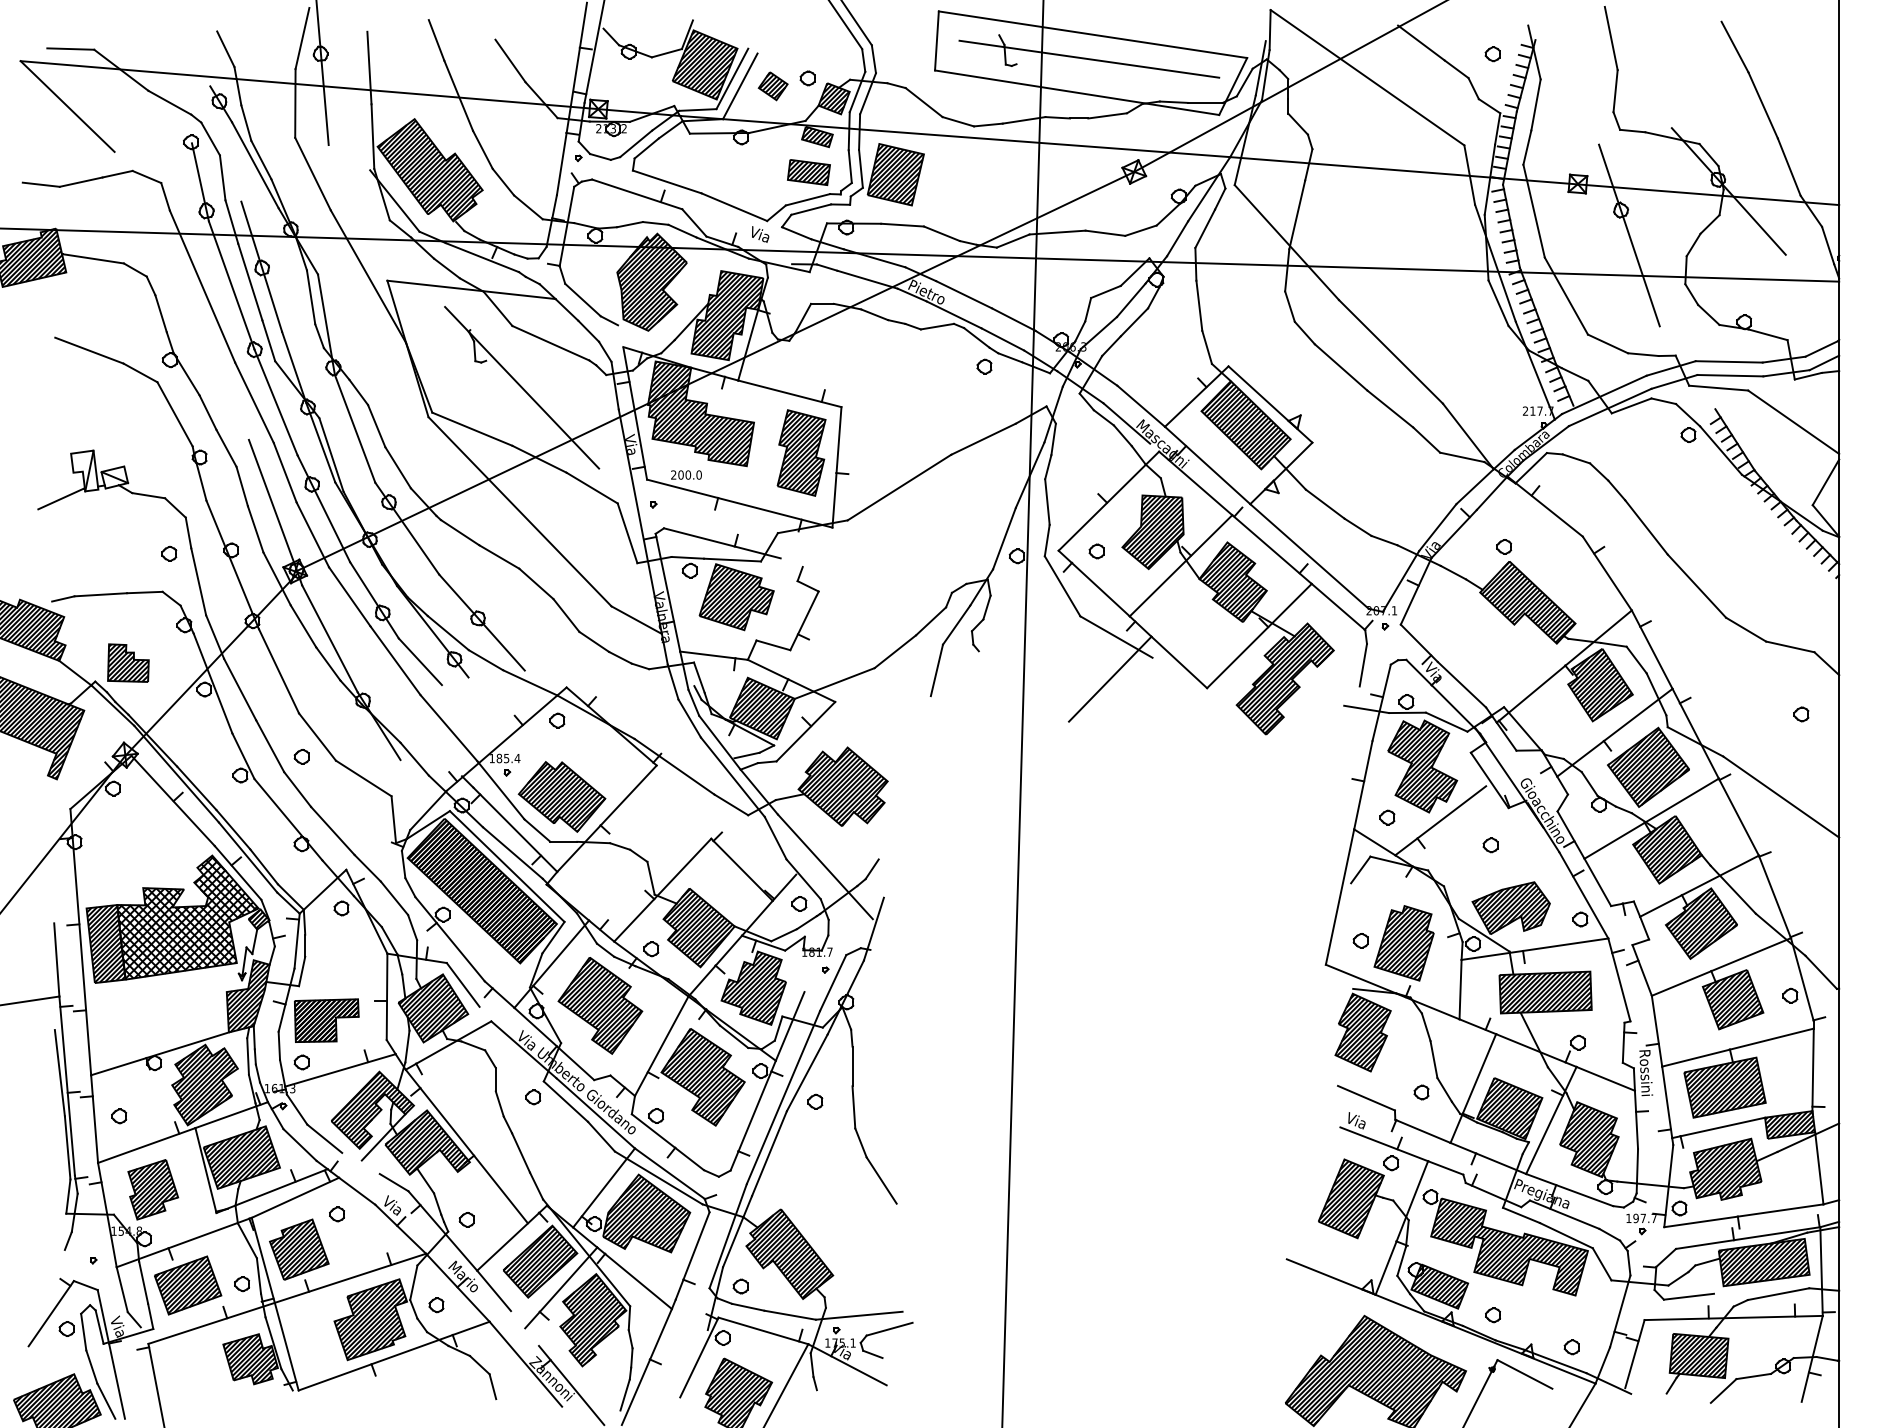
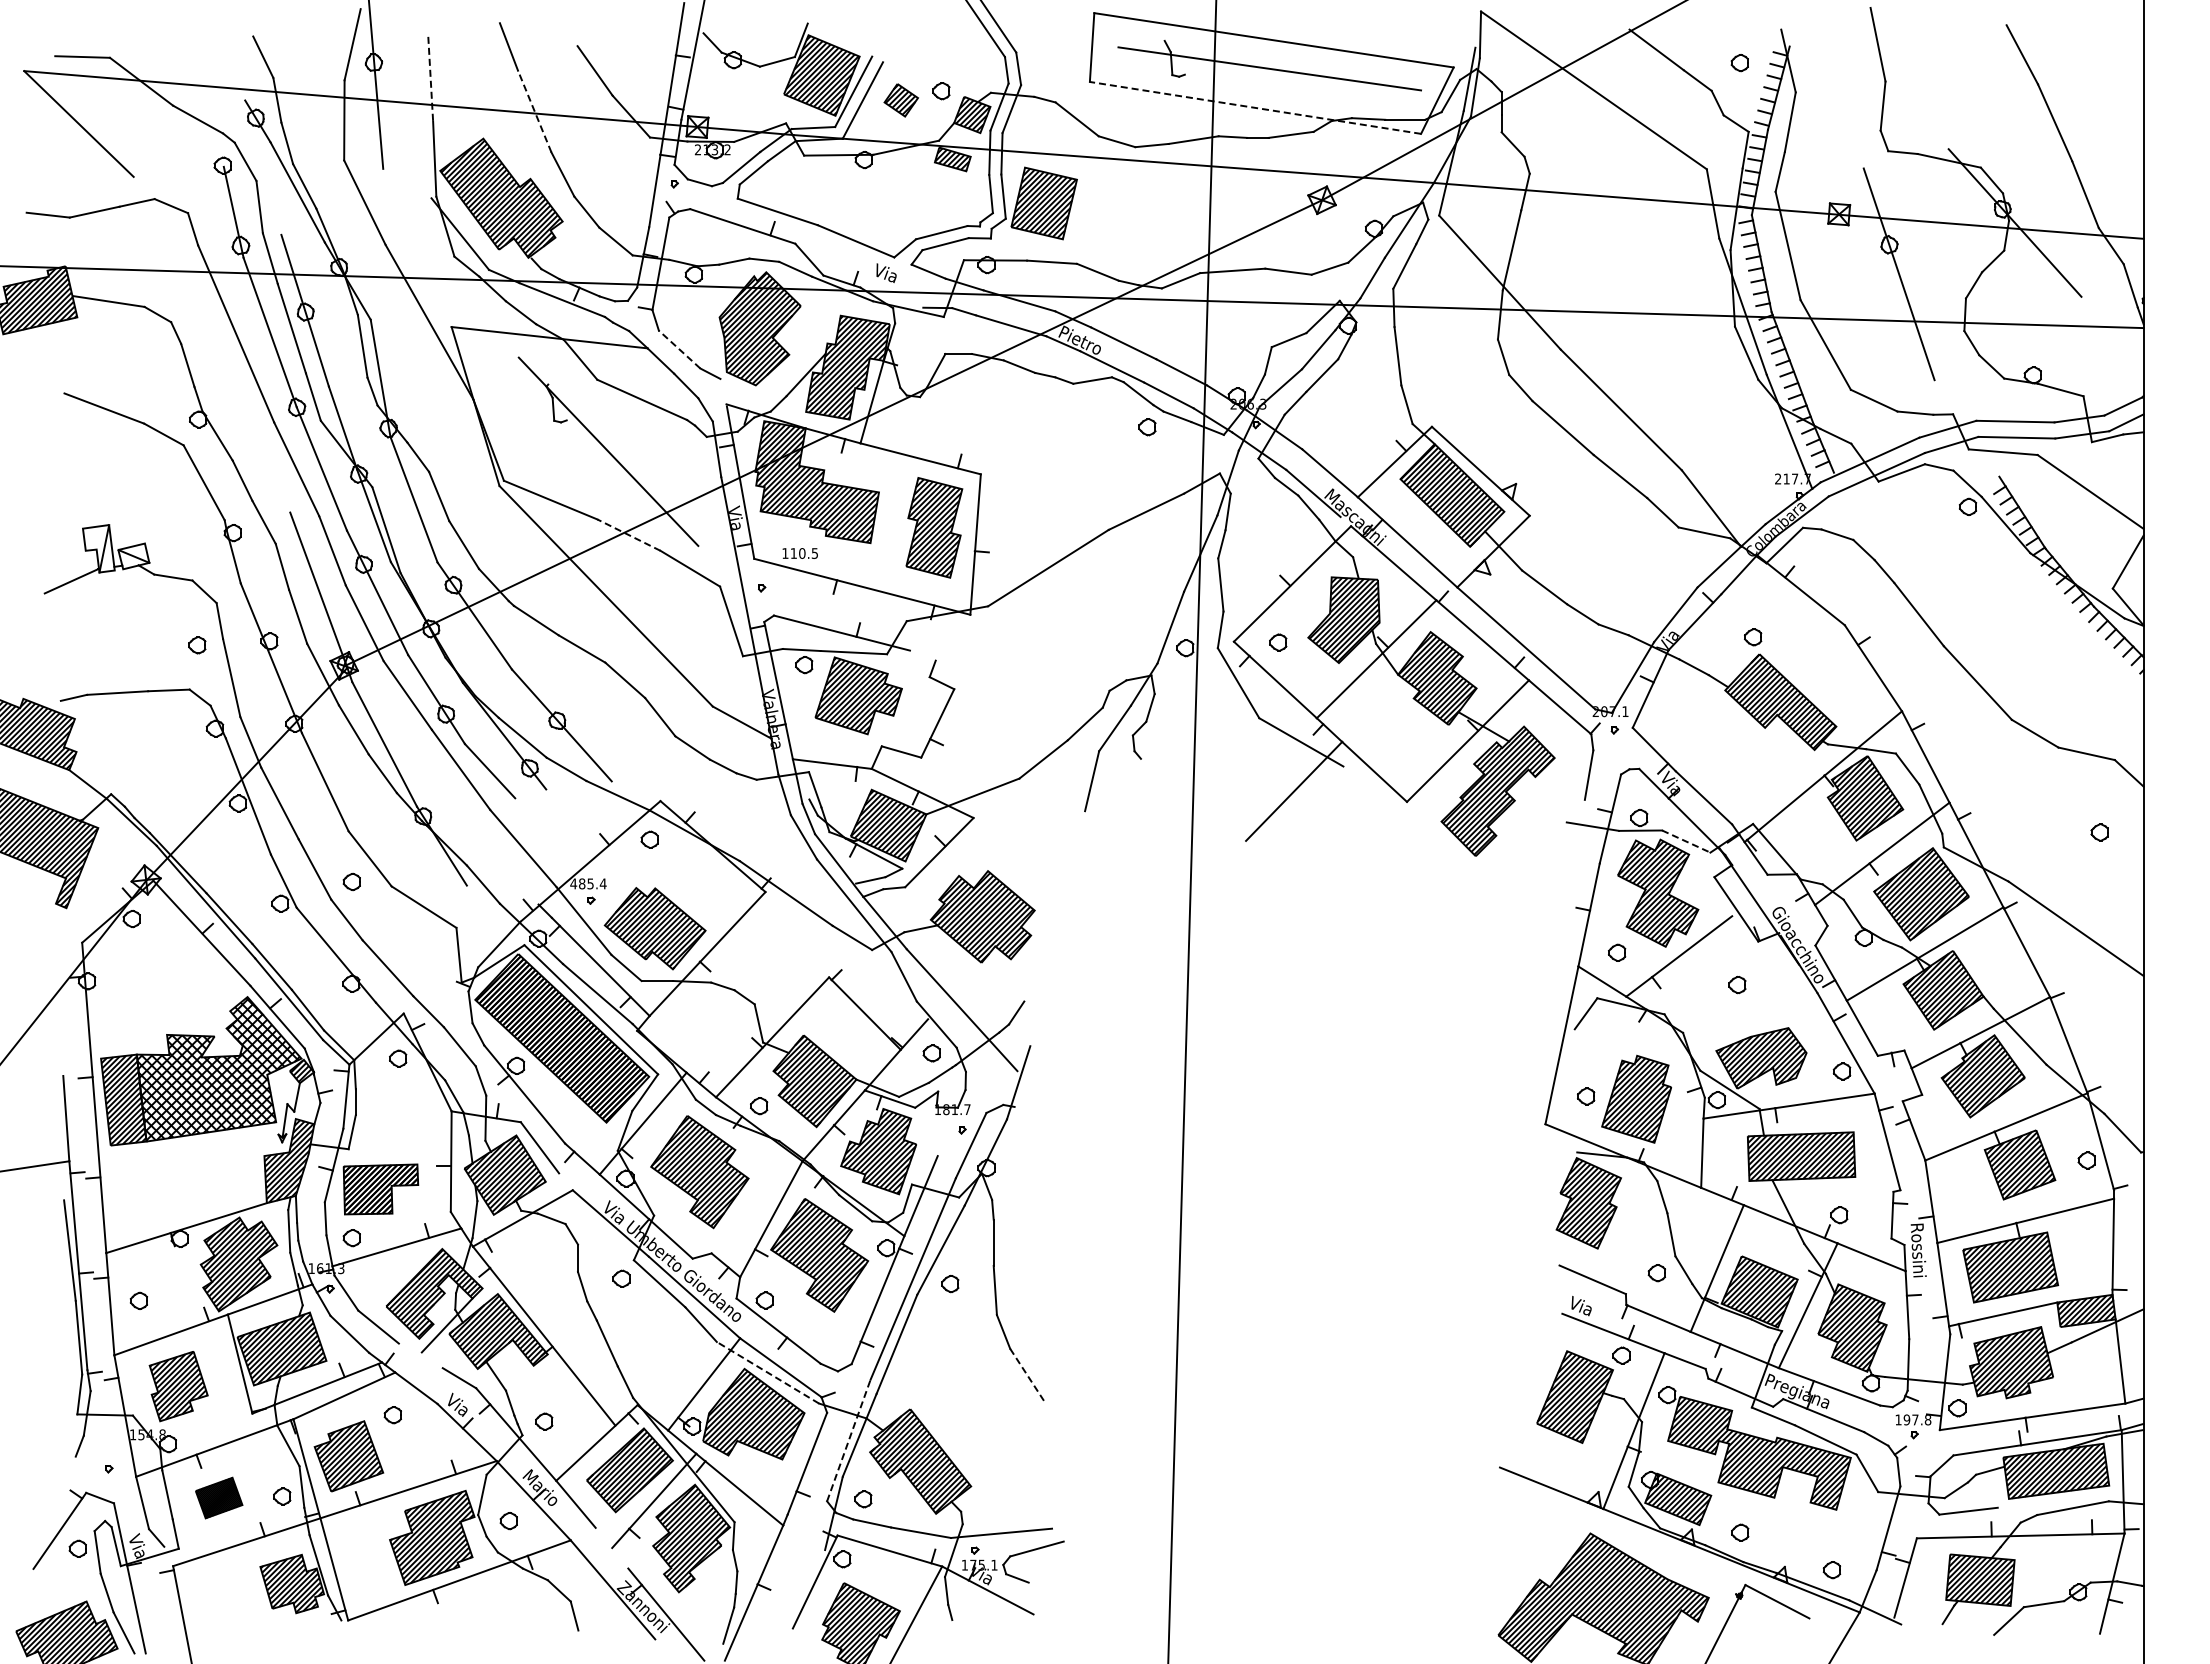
line: (369, 68) -> (430, 79), solid -> dashed
line: (1077, 92) -> (1255, 107), solid -> dashed
line: (458, 95) -> (534, 111), solid -> dashed
part: (808, 172) -> (942, 200), removed
line: (582, 300) -> (679, 349), solid -> dashed
line: (539, 458) -> (628, 534), solid -> dashed
text: (686, 475) -> (800, 553), 200.0 -> 110.5
part: (128, 662) -> (149, 772), removed
line: (1446, 722) -> (1686, 841), solid -> dashed
text: (491, 758) -> (573, 883), 185.4 -> 485.4
line: (658, 1177) -> (767, 1372), solid -> dashed
line: (881, 1181) -> (1027, 1376), solid -> dashed
text: (1653, 1218) -> (1927, 1419), 197.7 -> 197.8
line: (727, 1236) -> (848, 1440), solid -> dashed
part: (187, 1284) -> (218, 1497), size x0.6

